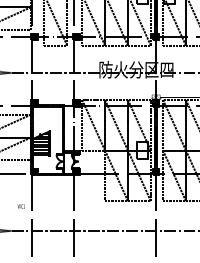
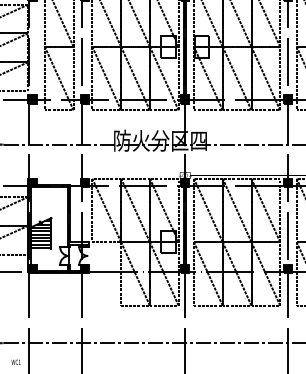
text: (20, 205) -> (15, 361), moved

